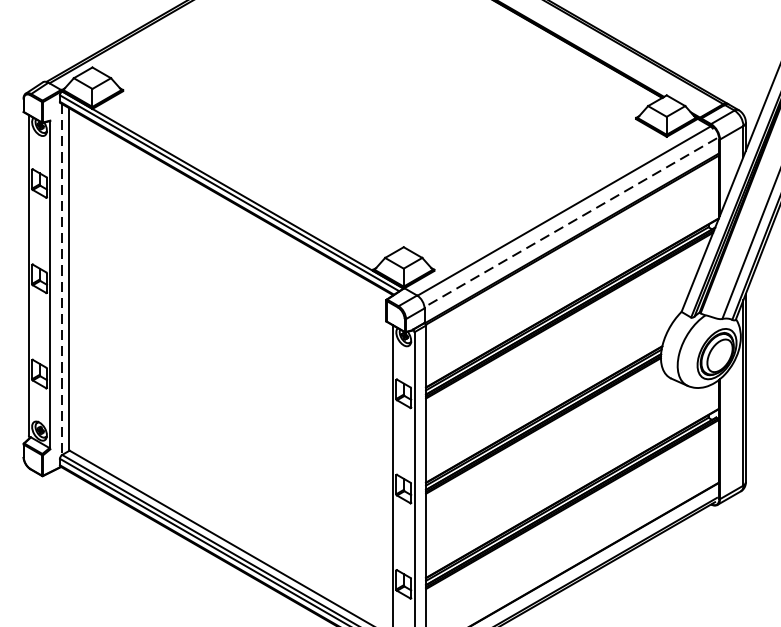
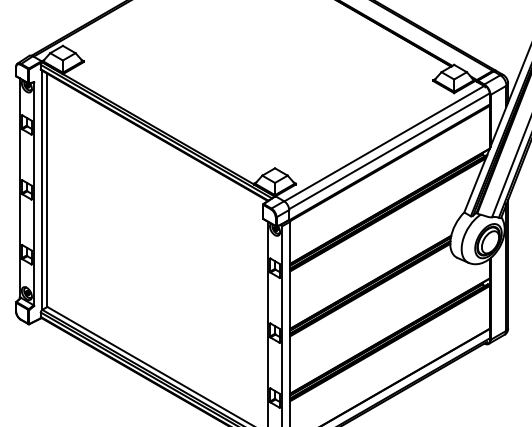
line: (570, 222) -> (388, 151), dashed -> solid
line: (62, 279) -> (42, 190), dashed -> solid

